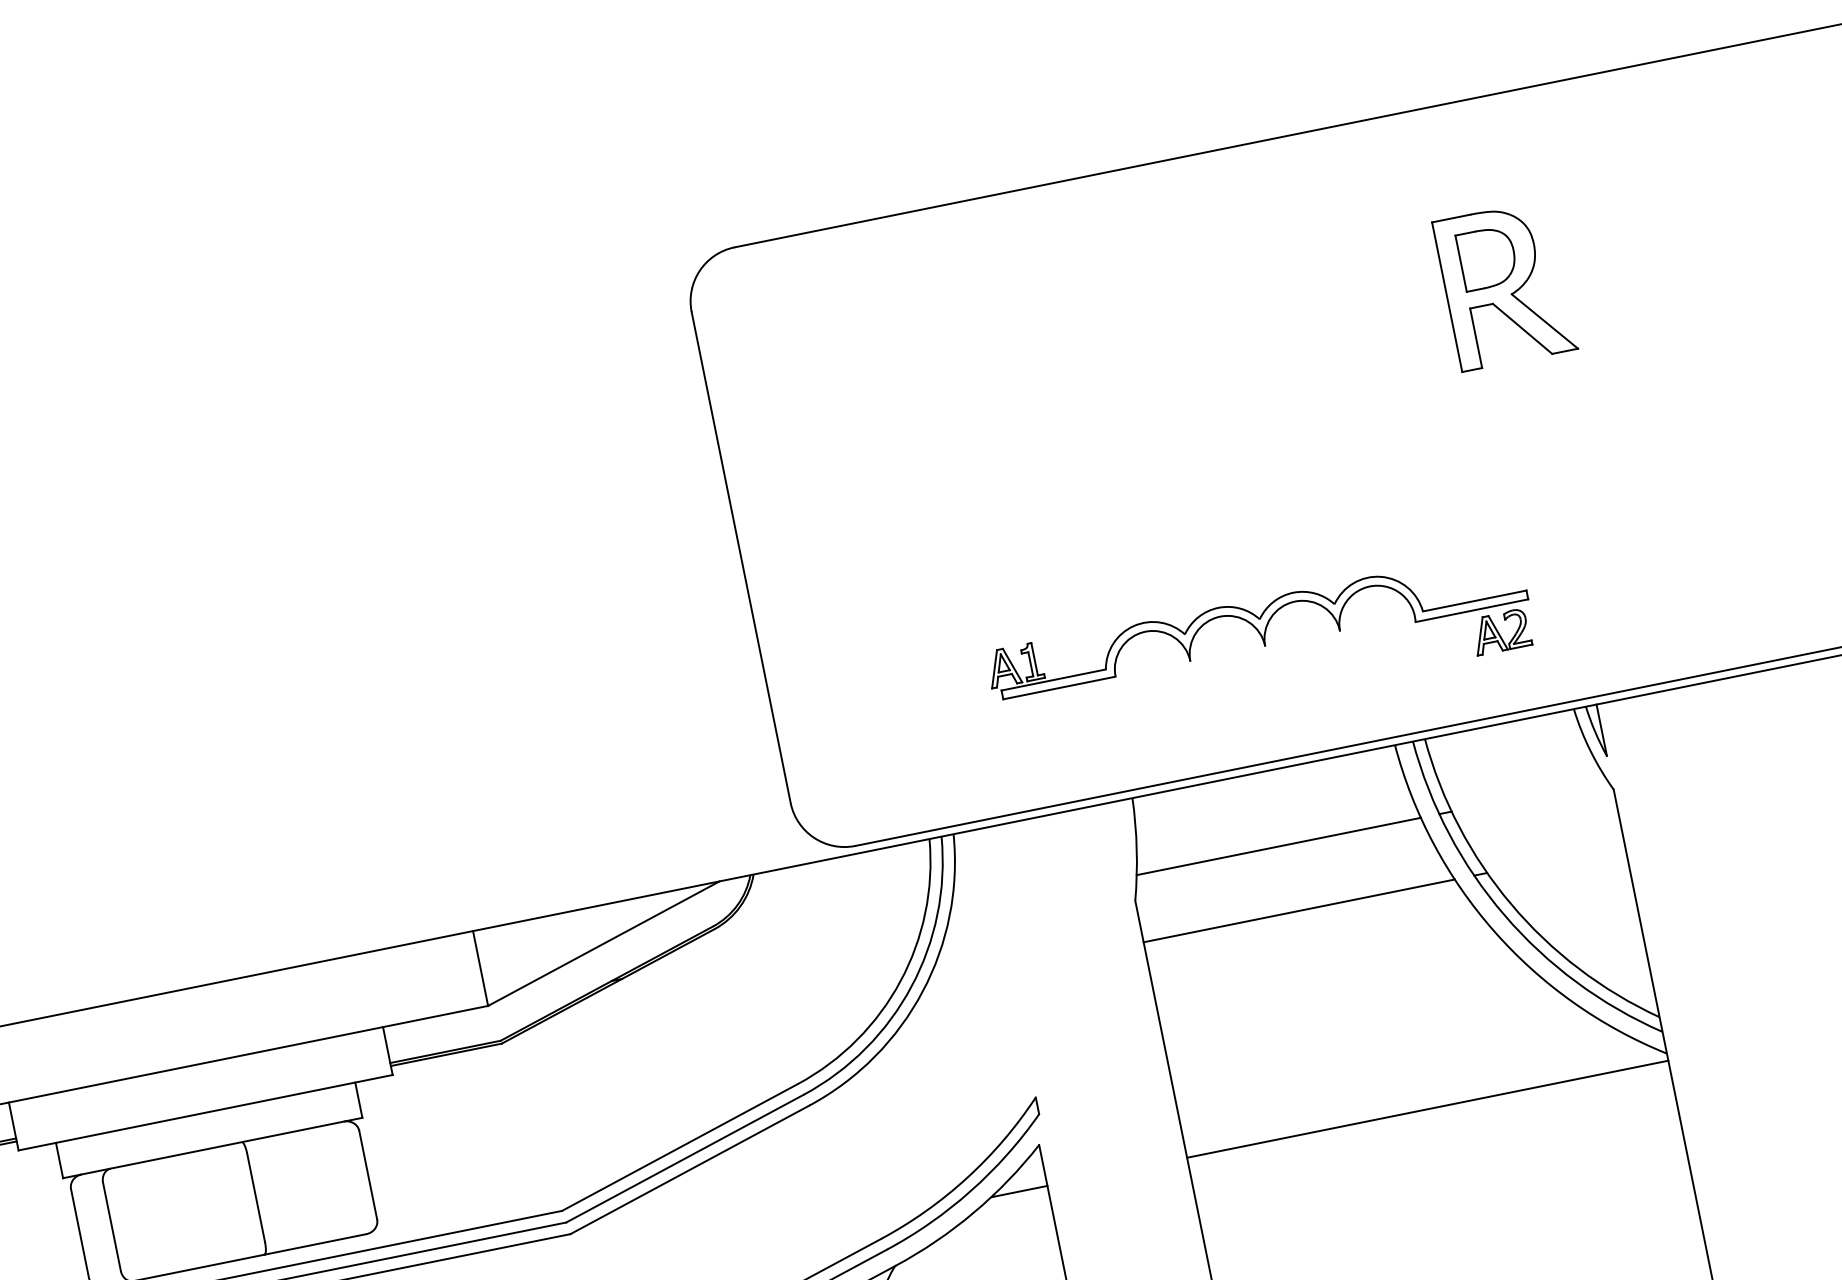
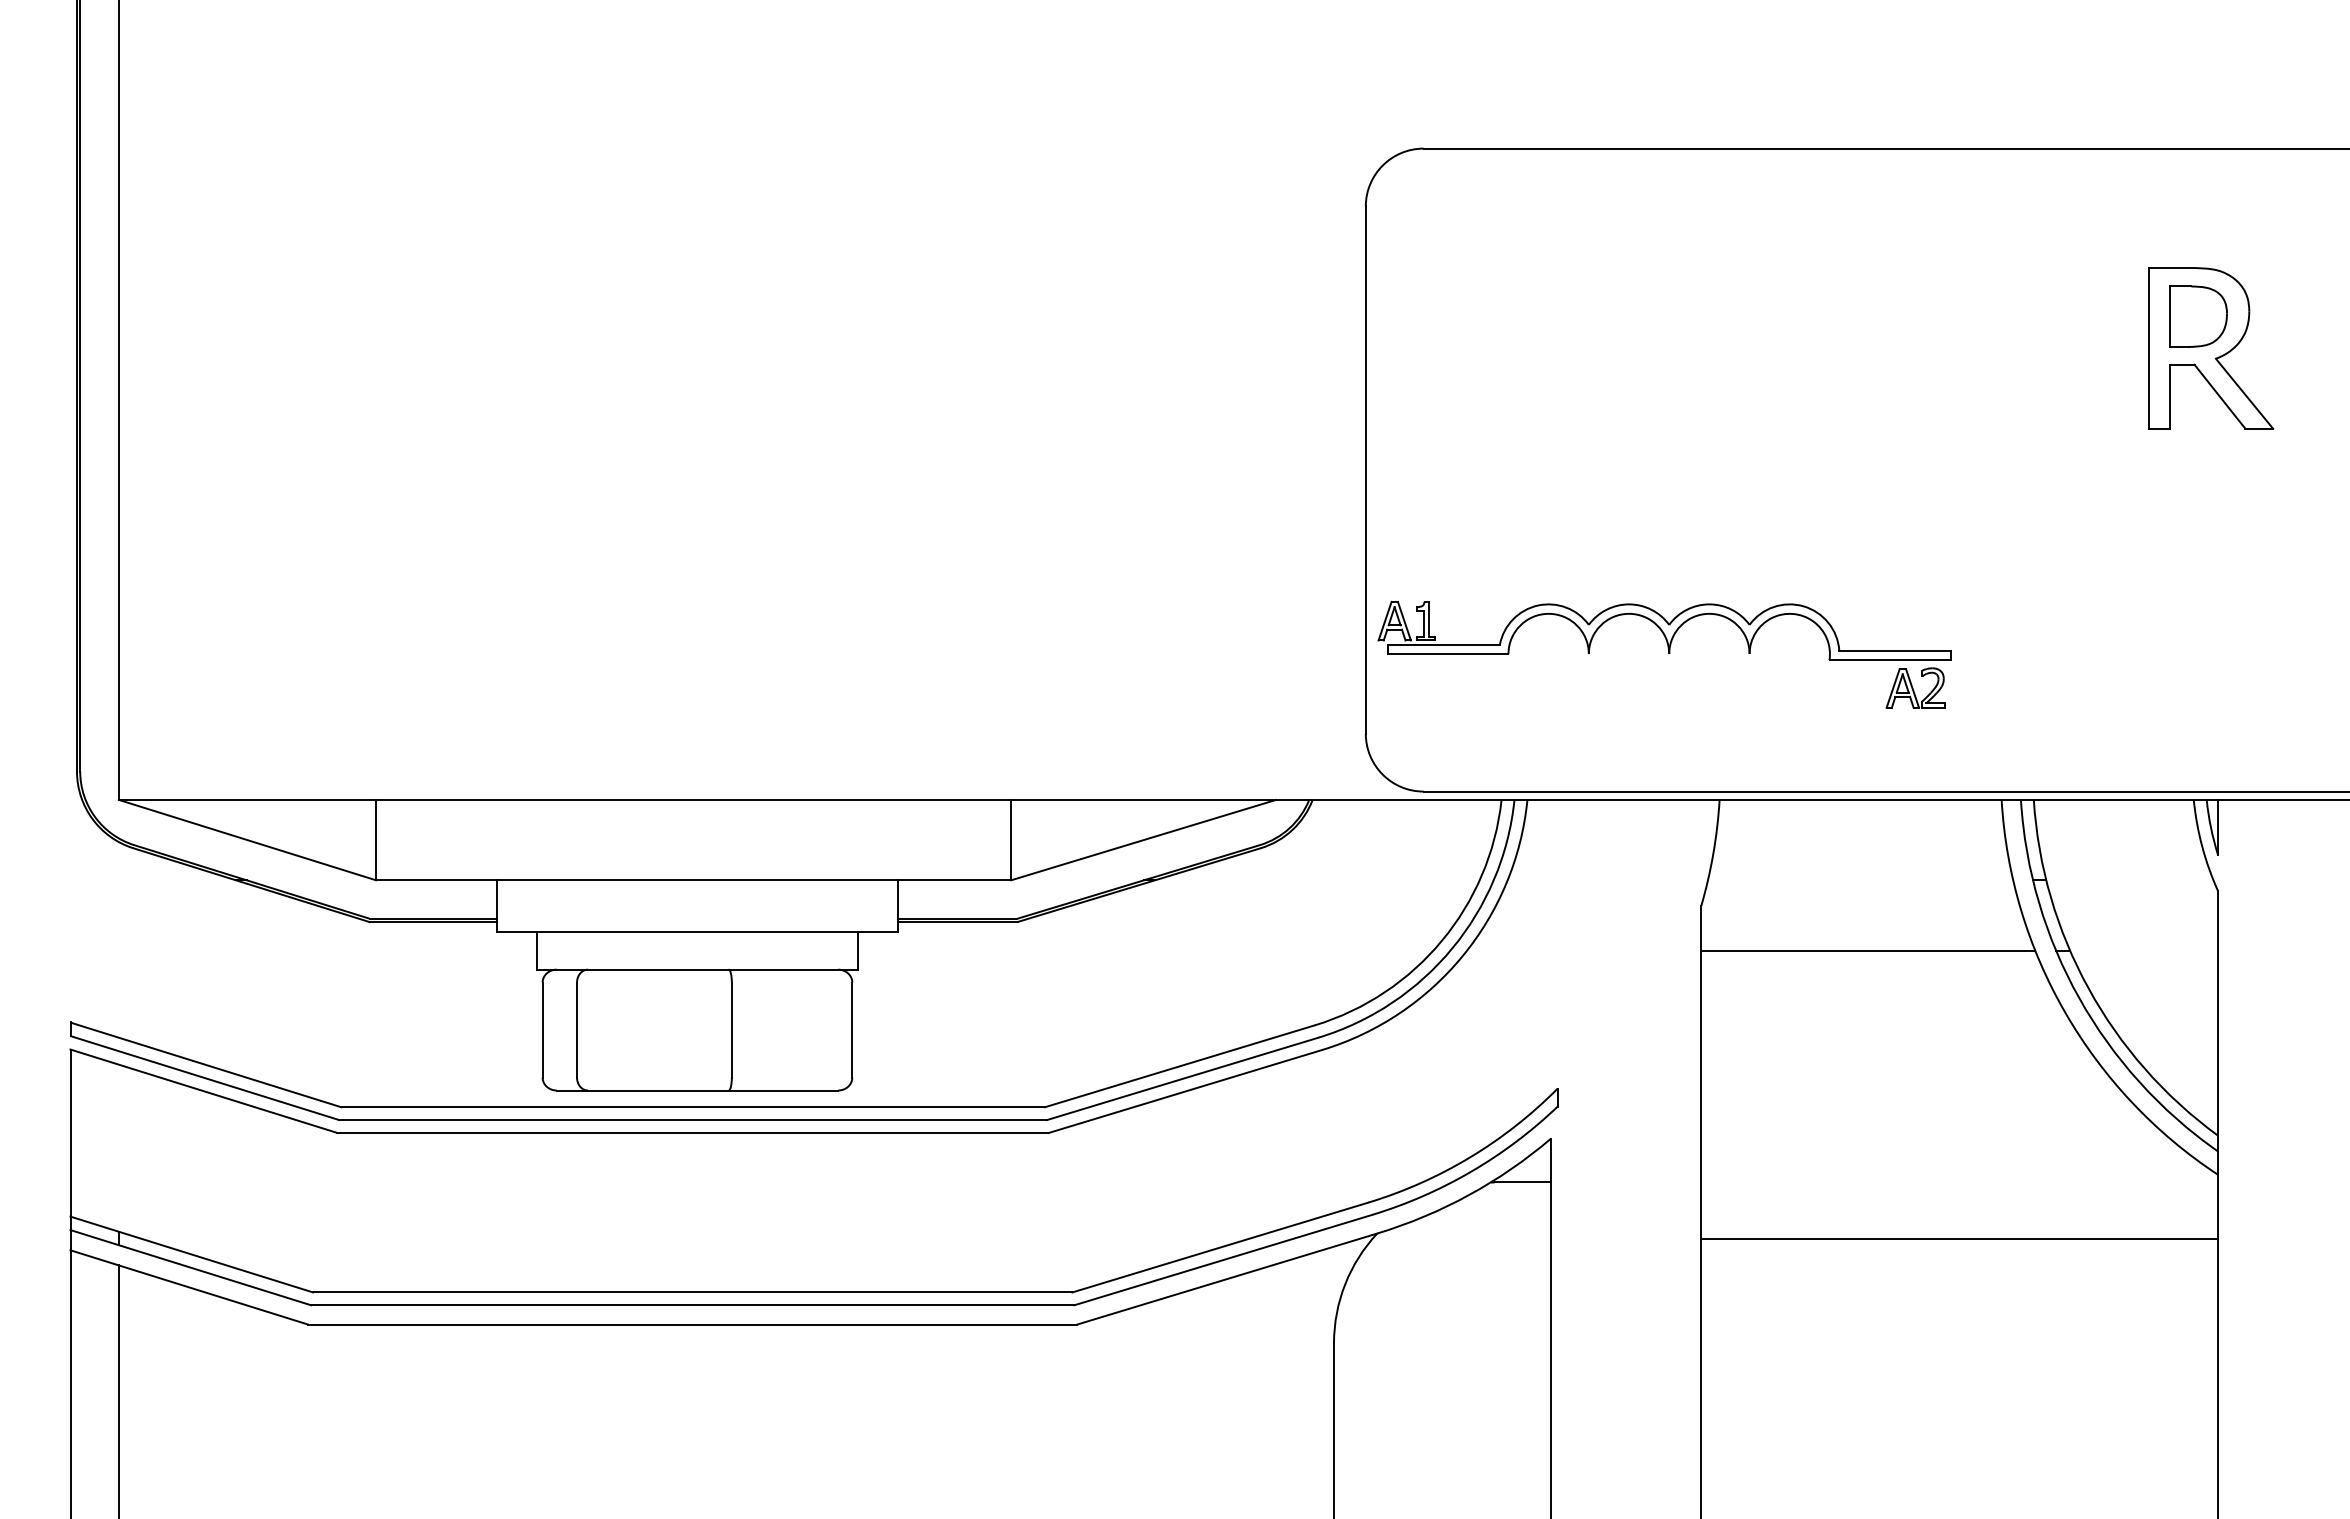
part: (1260, 647) -> (1664, 654), moved
line: (1278, 846) -> (1860, 880), removed
line: (1427, 1109) -> (1959, 1239), moved

